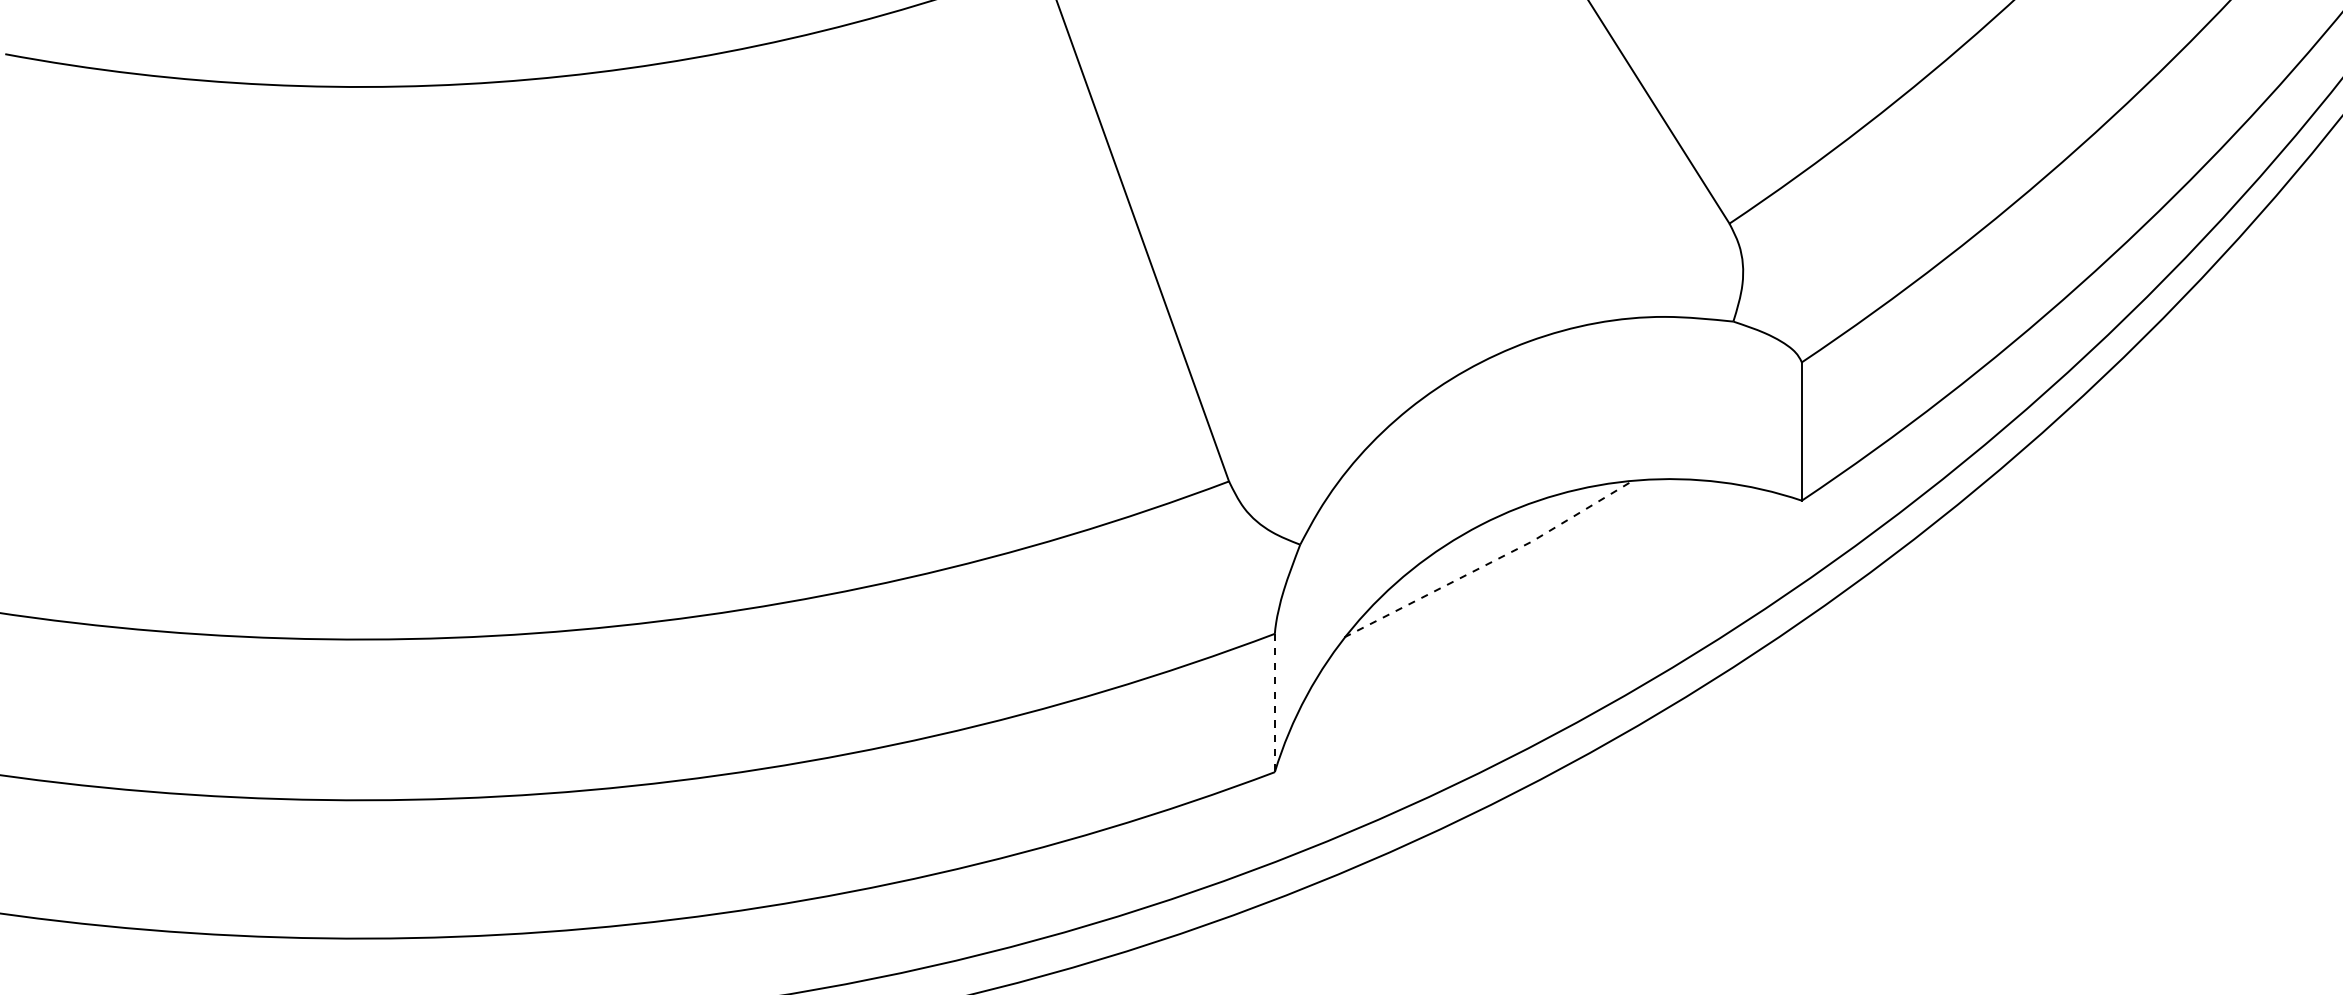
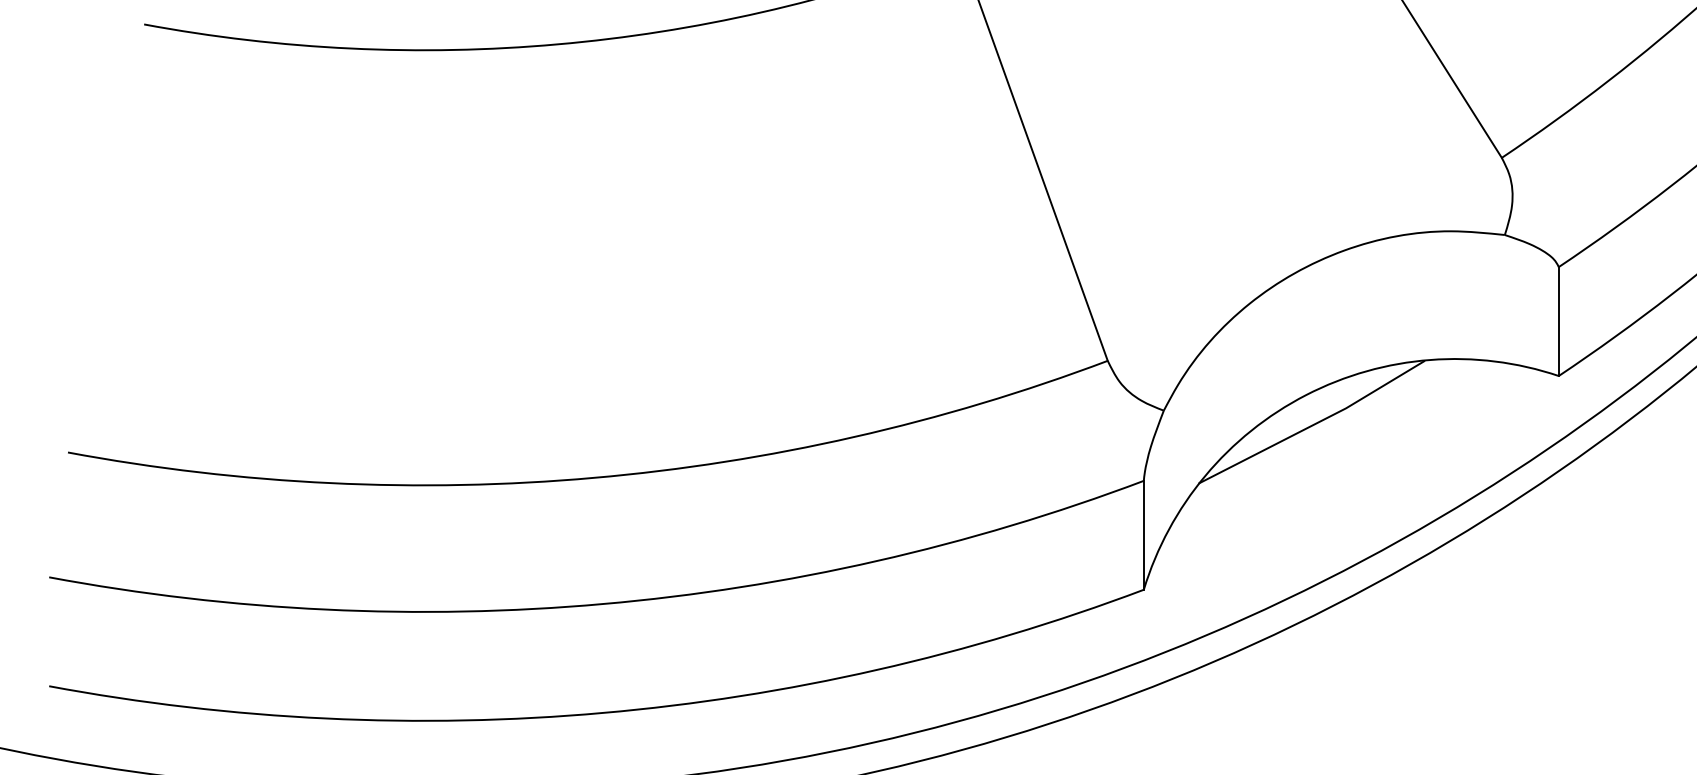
line: (1490, 562) -> (1313, 424), dashed -> solid
line: (1274, 703) -> (1143, 535), dashed -> solid

